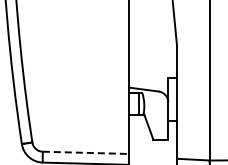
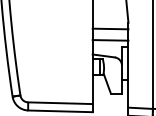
line: (152, 53) -> (110, 29), added
line: (152, 68) -> (110, 40), added
line: (86, 152) -> (60, 102), dashed -> solid

